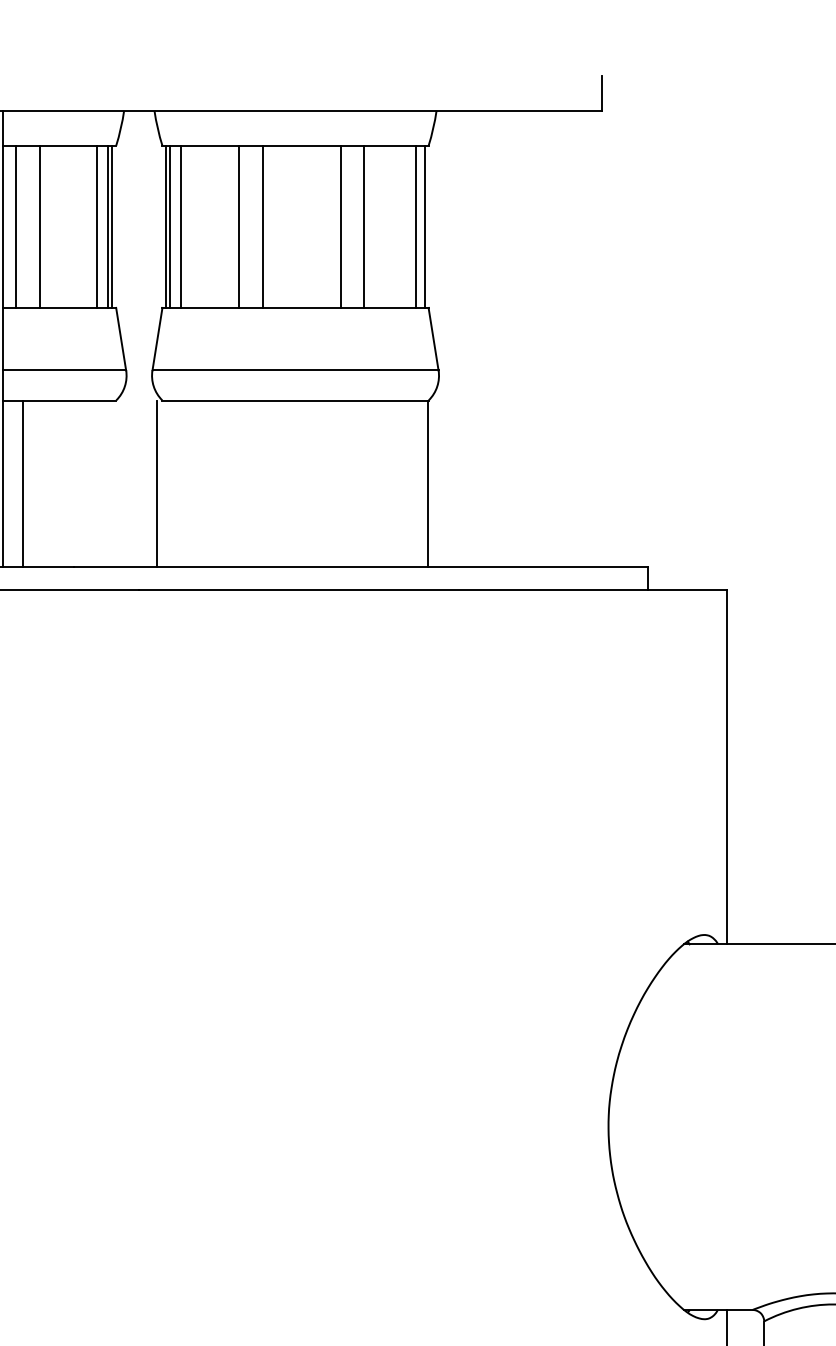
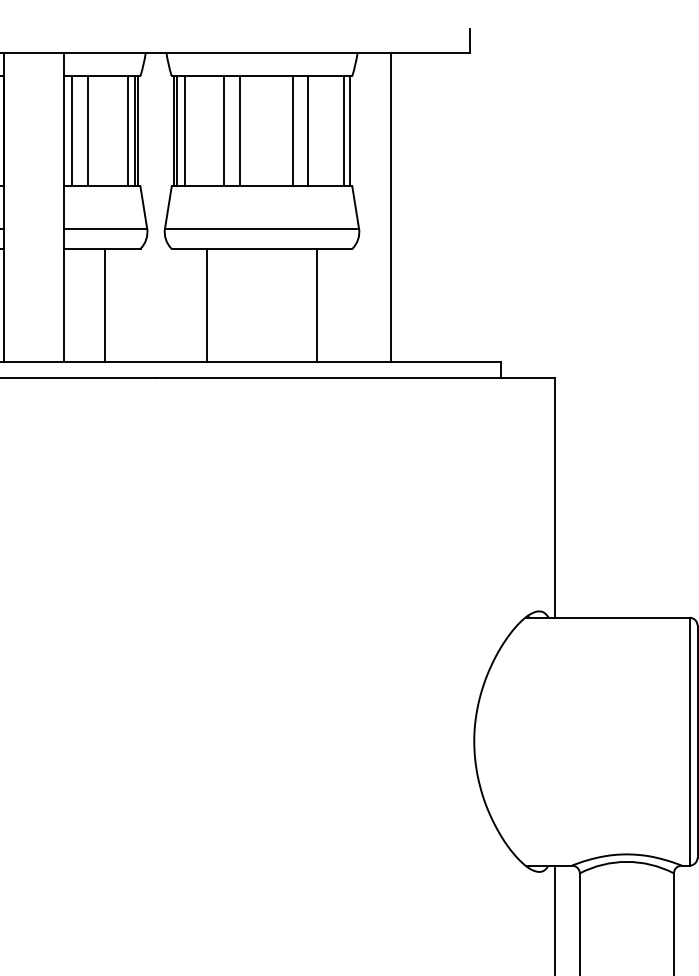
line: (484, 337) -> (390, 206), added
line: (23, 482) -> (105, 304), moved
line: (157, 482) -> (207, 304), moved
line: (427, 482) -> (316, 304), moved

